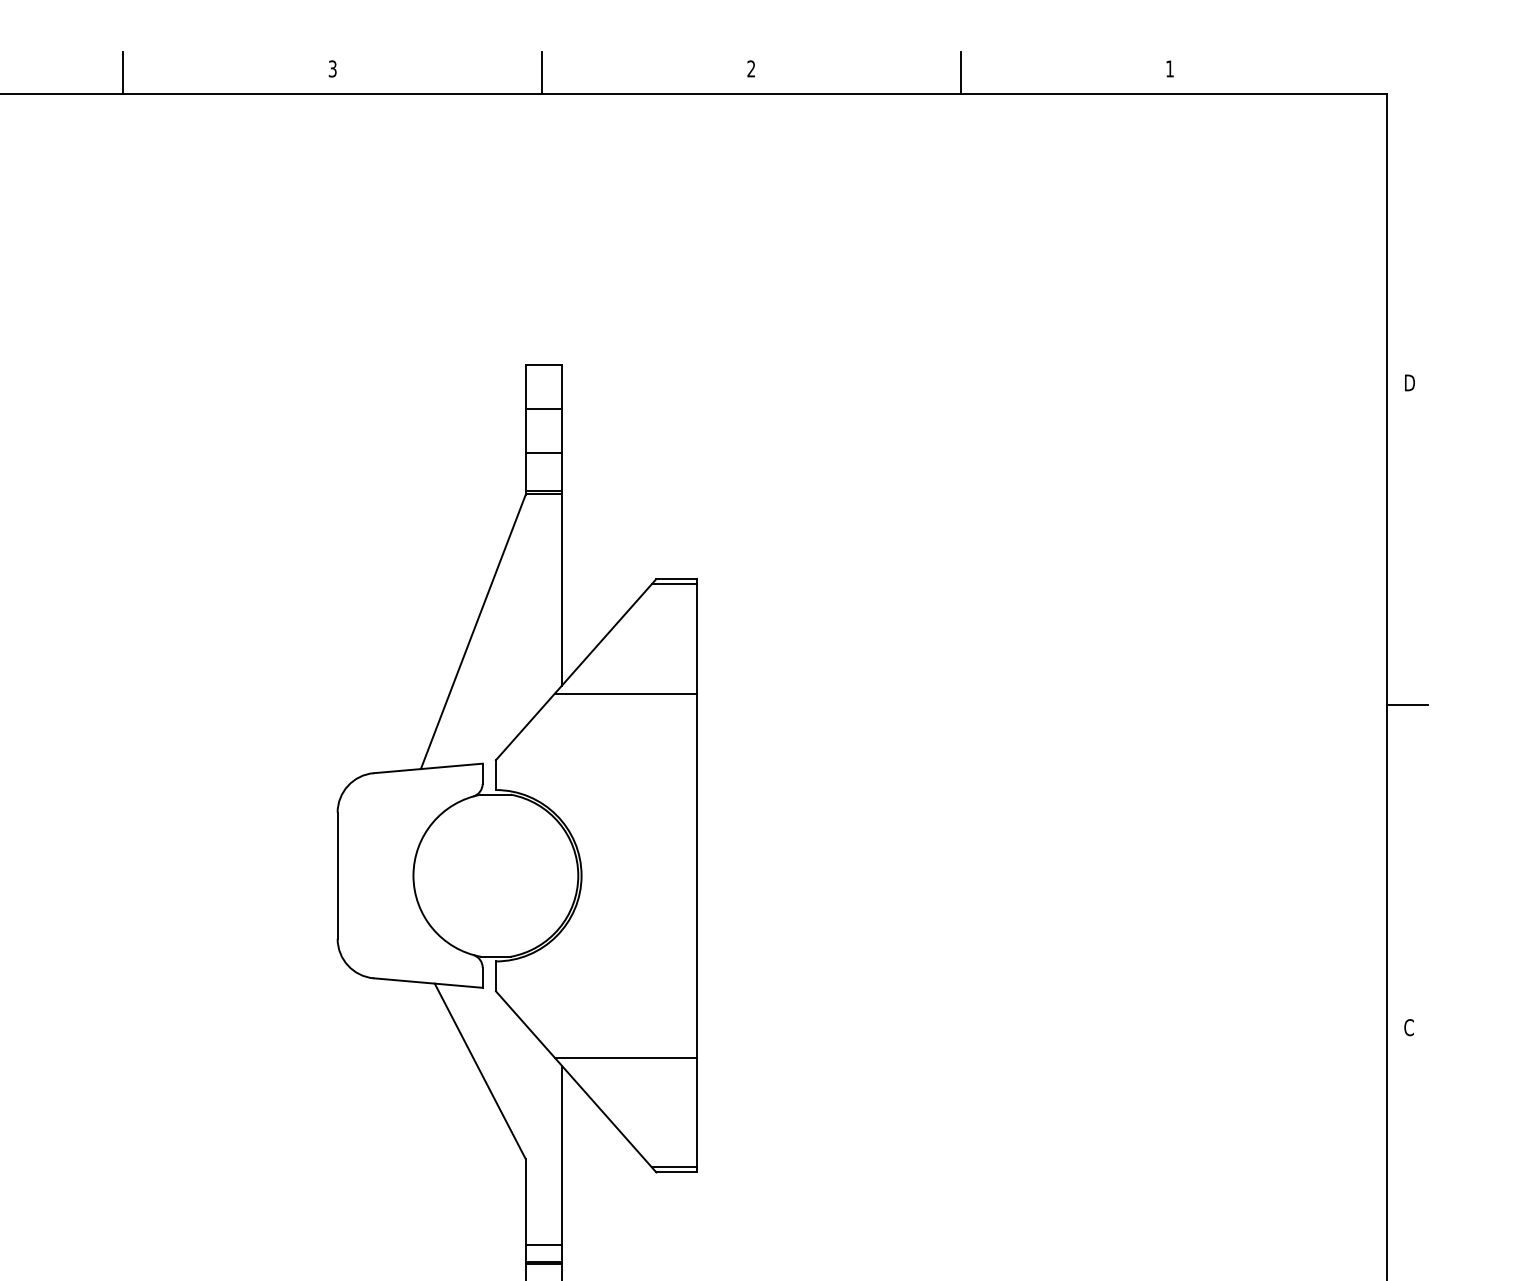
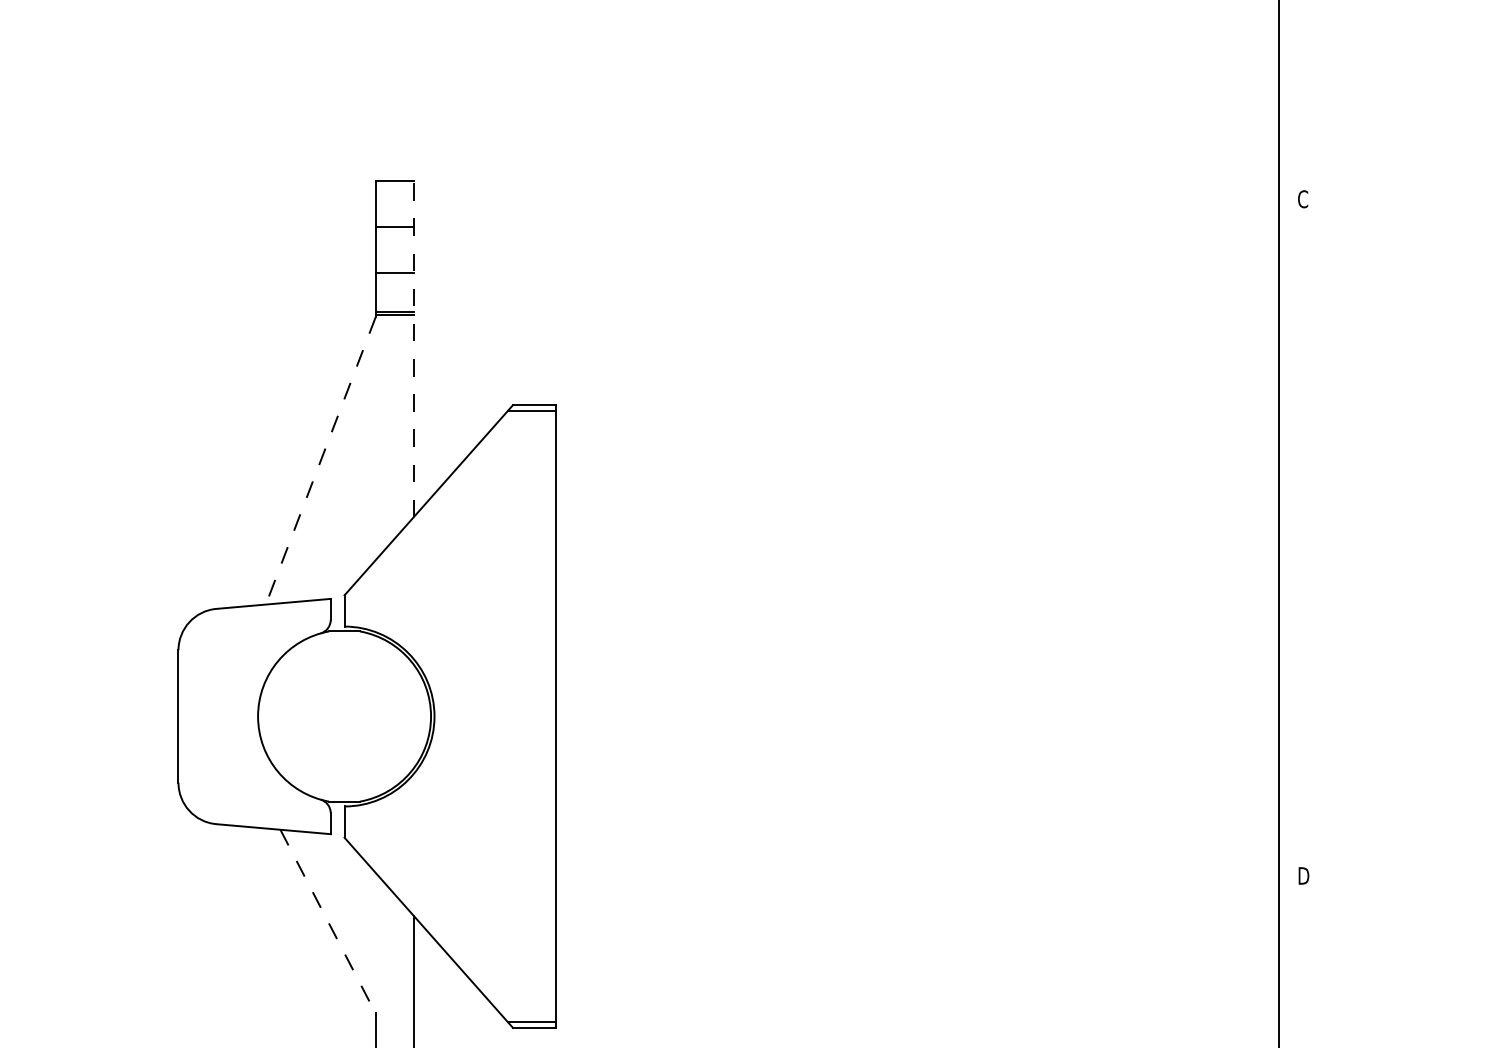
text: (1409, 382) -> (1303, 198), D -> C
line: (561, 525) -> (413, 348), solid -> dashed
line: (473, 632) -> (321, 461), solid -> dashed
line: (625, 694) -> (480, 526), removed
line: (1407, 705) -> (1301, 537), removed
text: (1409, 1027) -> (1303, 875), C -> D
line: (625, 1057) -> (480, 907), removed
line: (480, 1071) -> (328, 921), solid -> dashed

